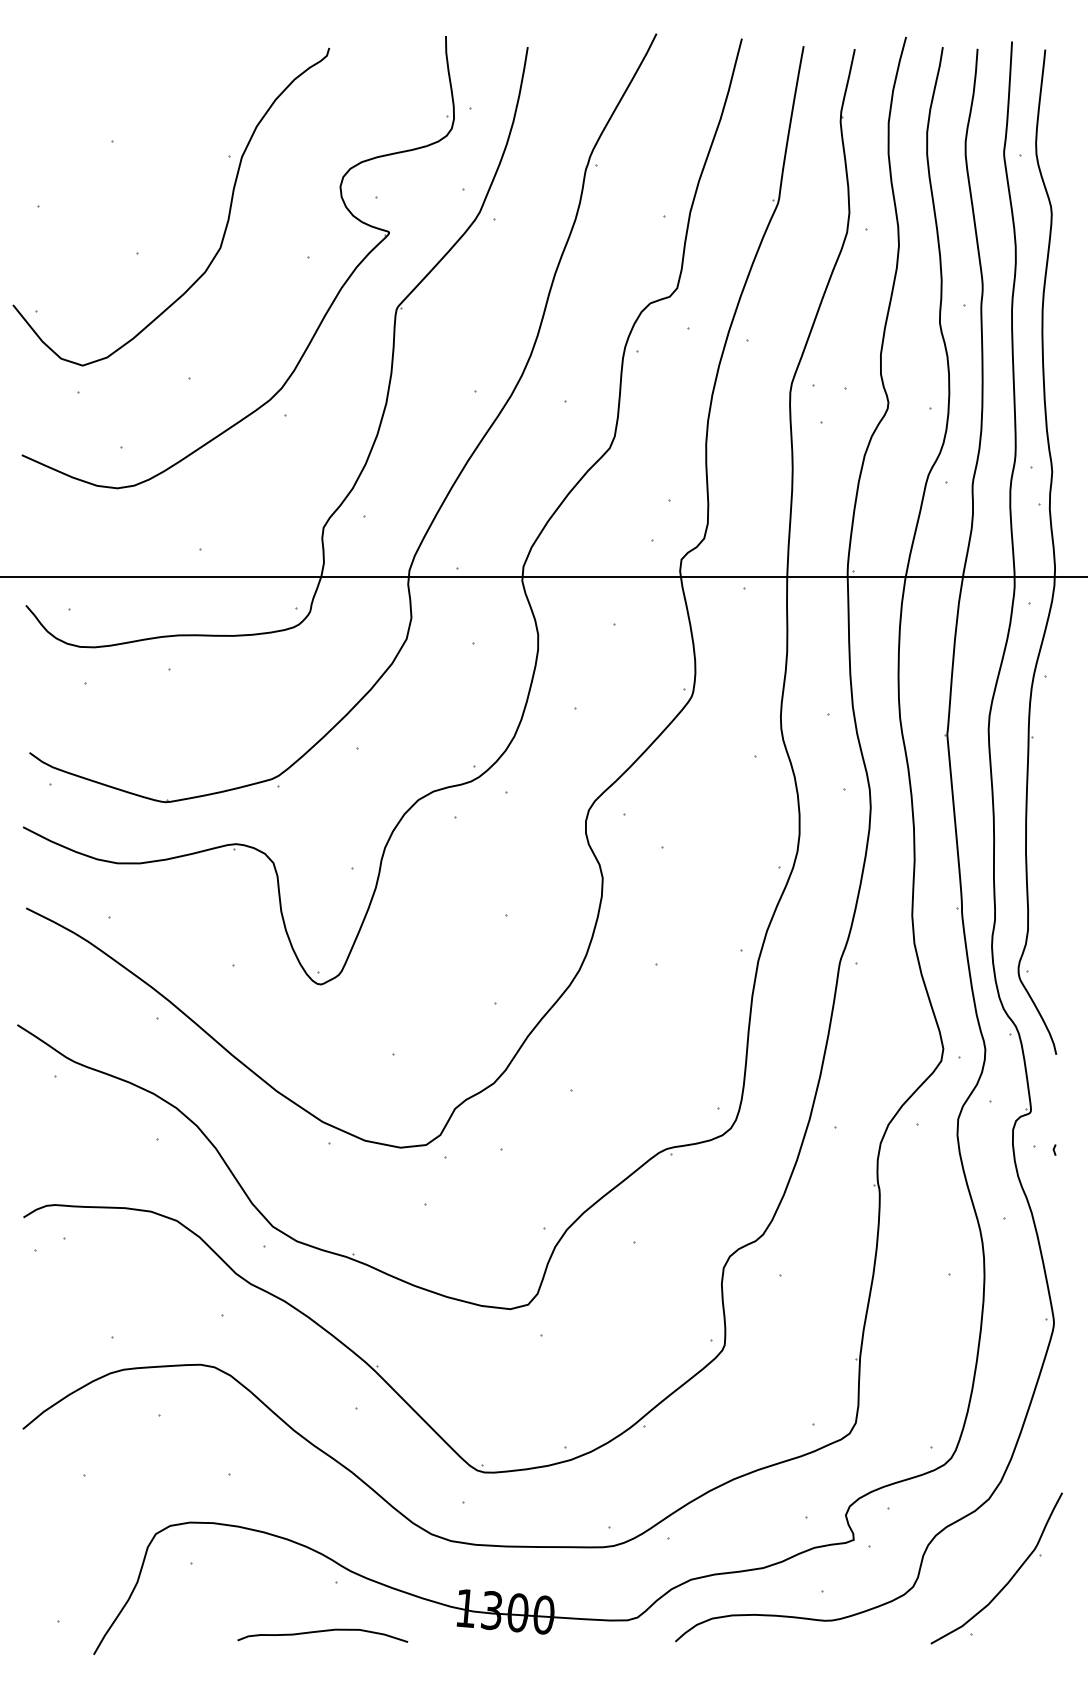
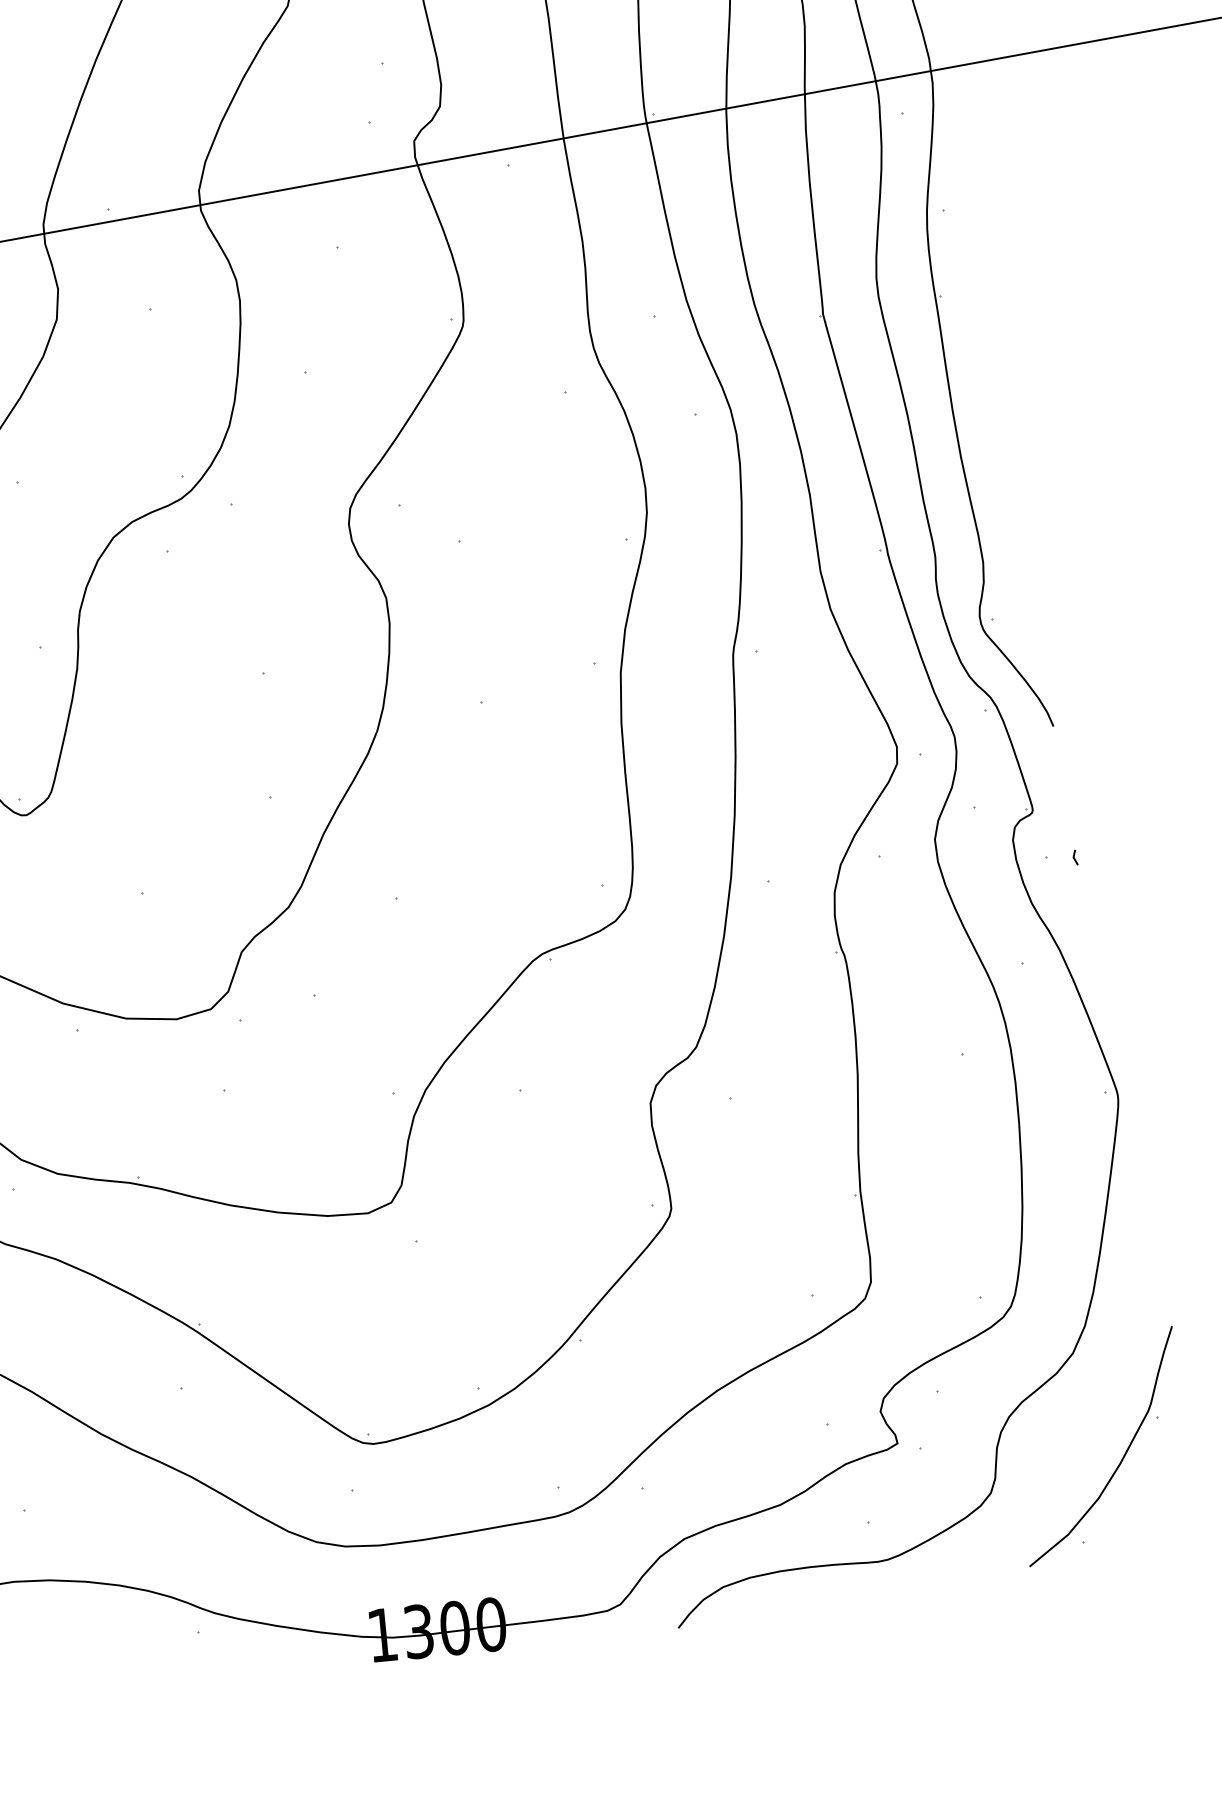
curve: (321, 1632) -> (190, 1704), removed

